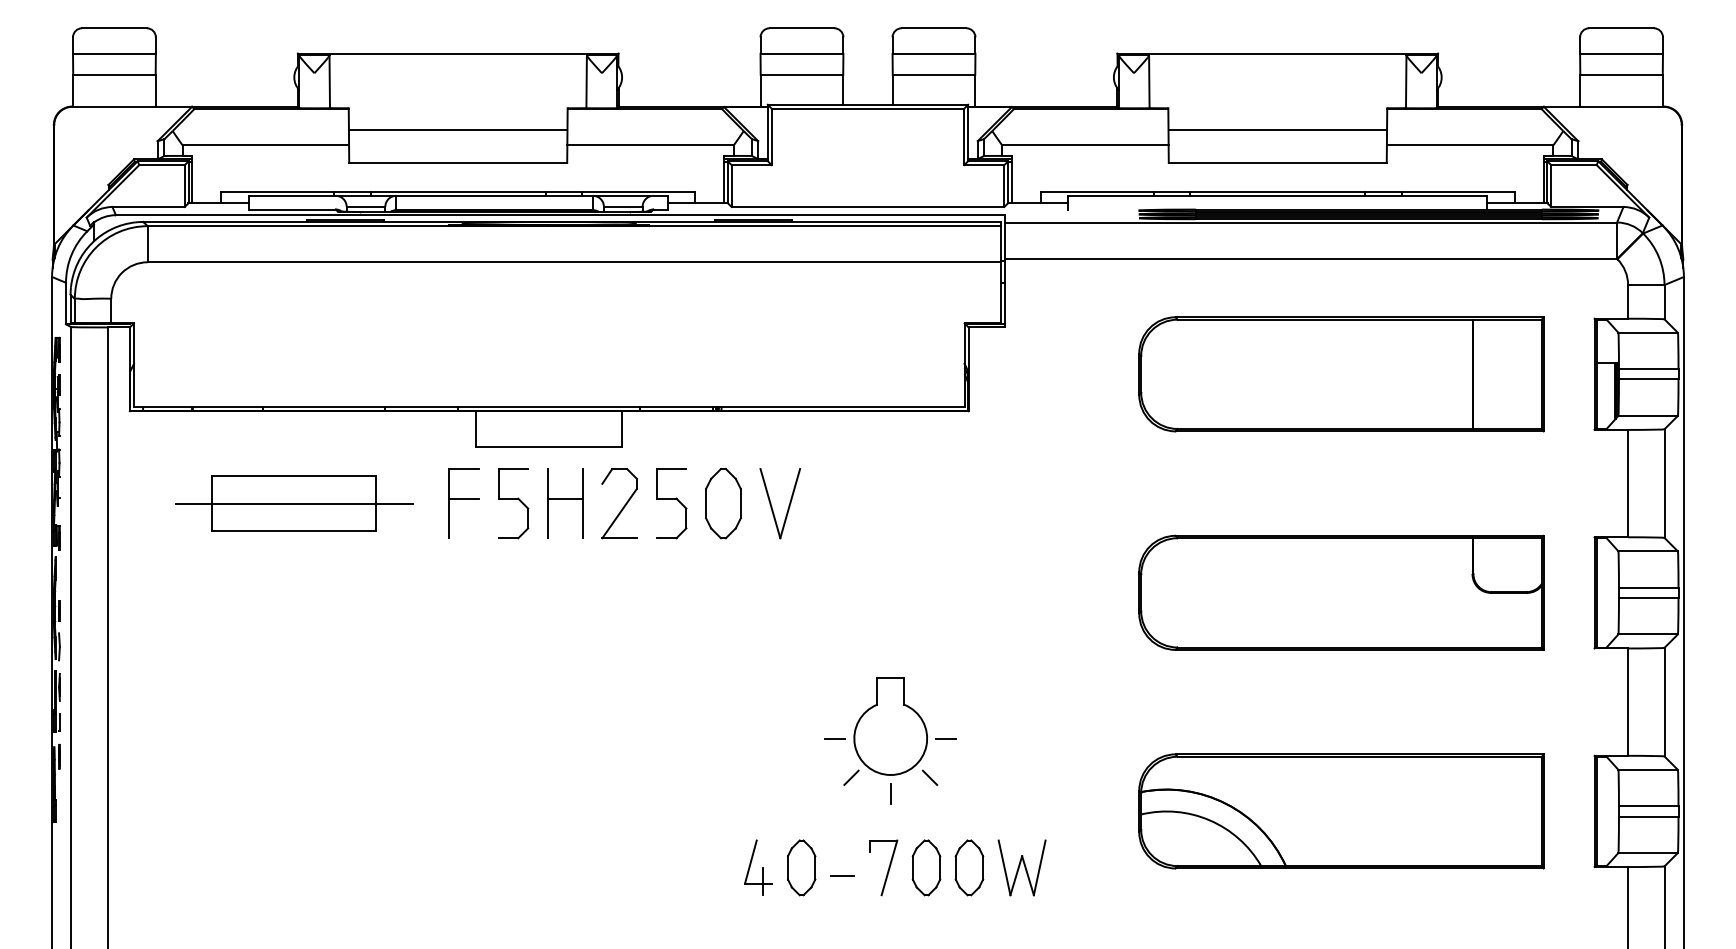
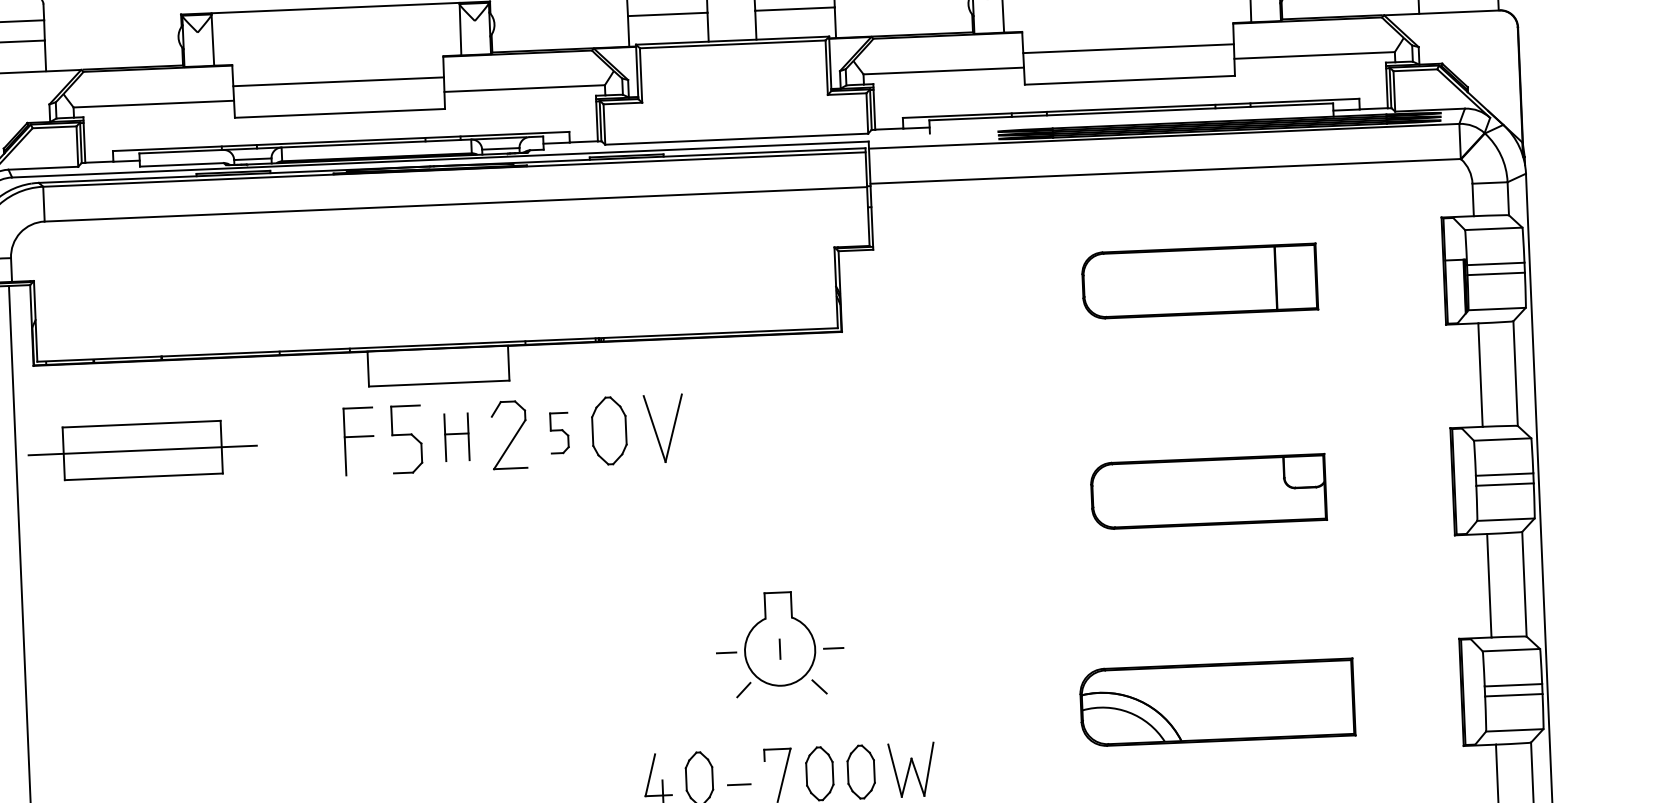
part: (1341, 374) -> (1199, 281), size x0.6
part: (294, 503) -> (142, 450), moved
part: (565, 503) -> (457, 437), size x0.7
part: (671, 503) -> (559, 432), size x0.6
part: (1341, 592) -> (1208, 491), size x0.6
line: (890, 793) -> (779, 648), moved
part: (1341, 811) -> (1217, 702), size x0.7

